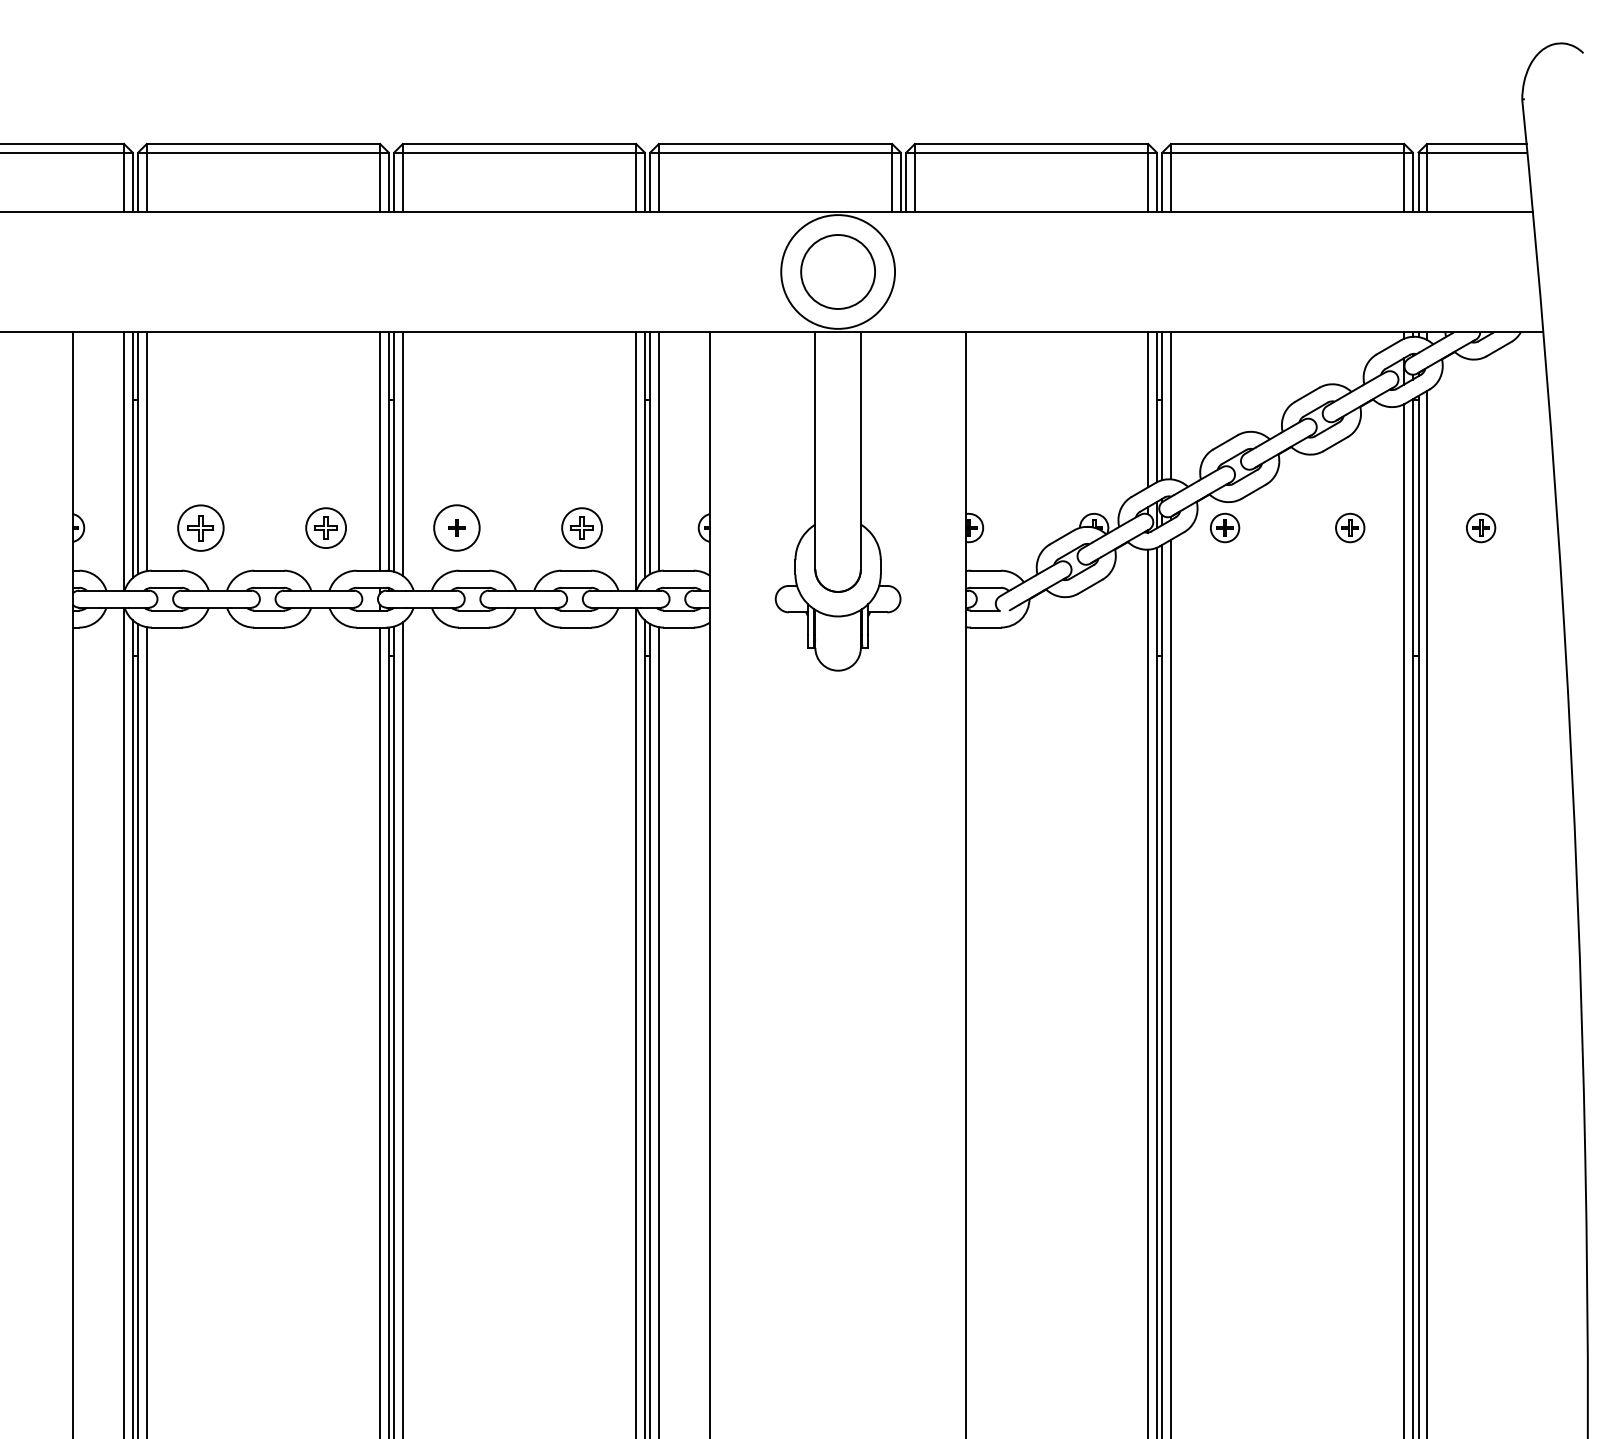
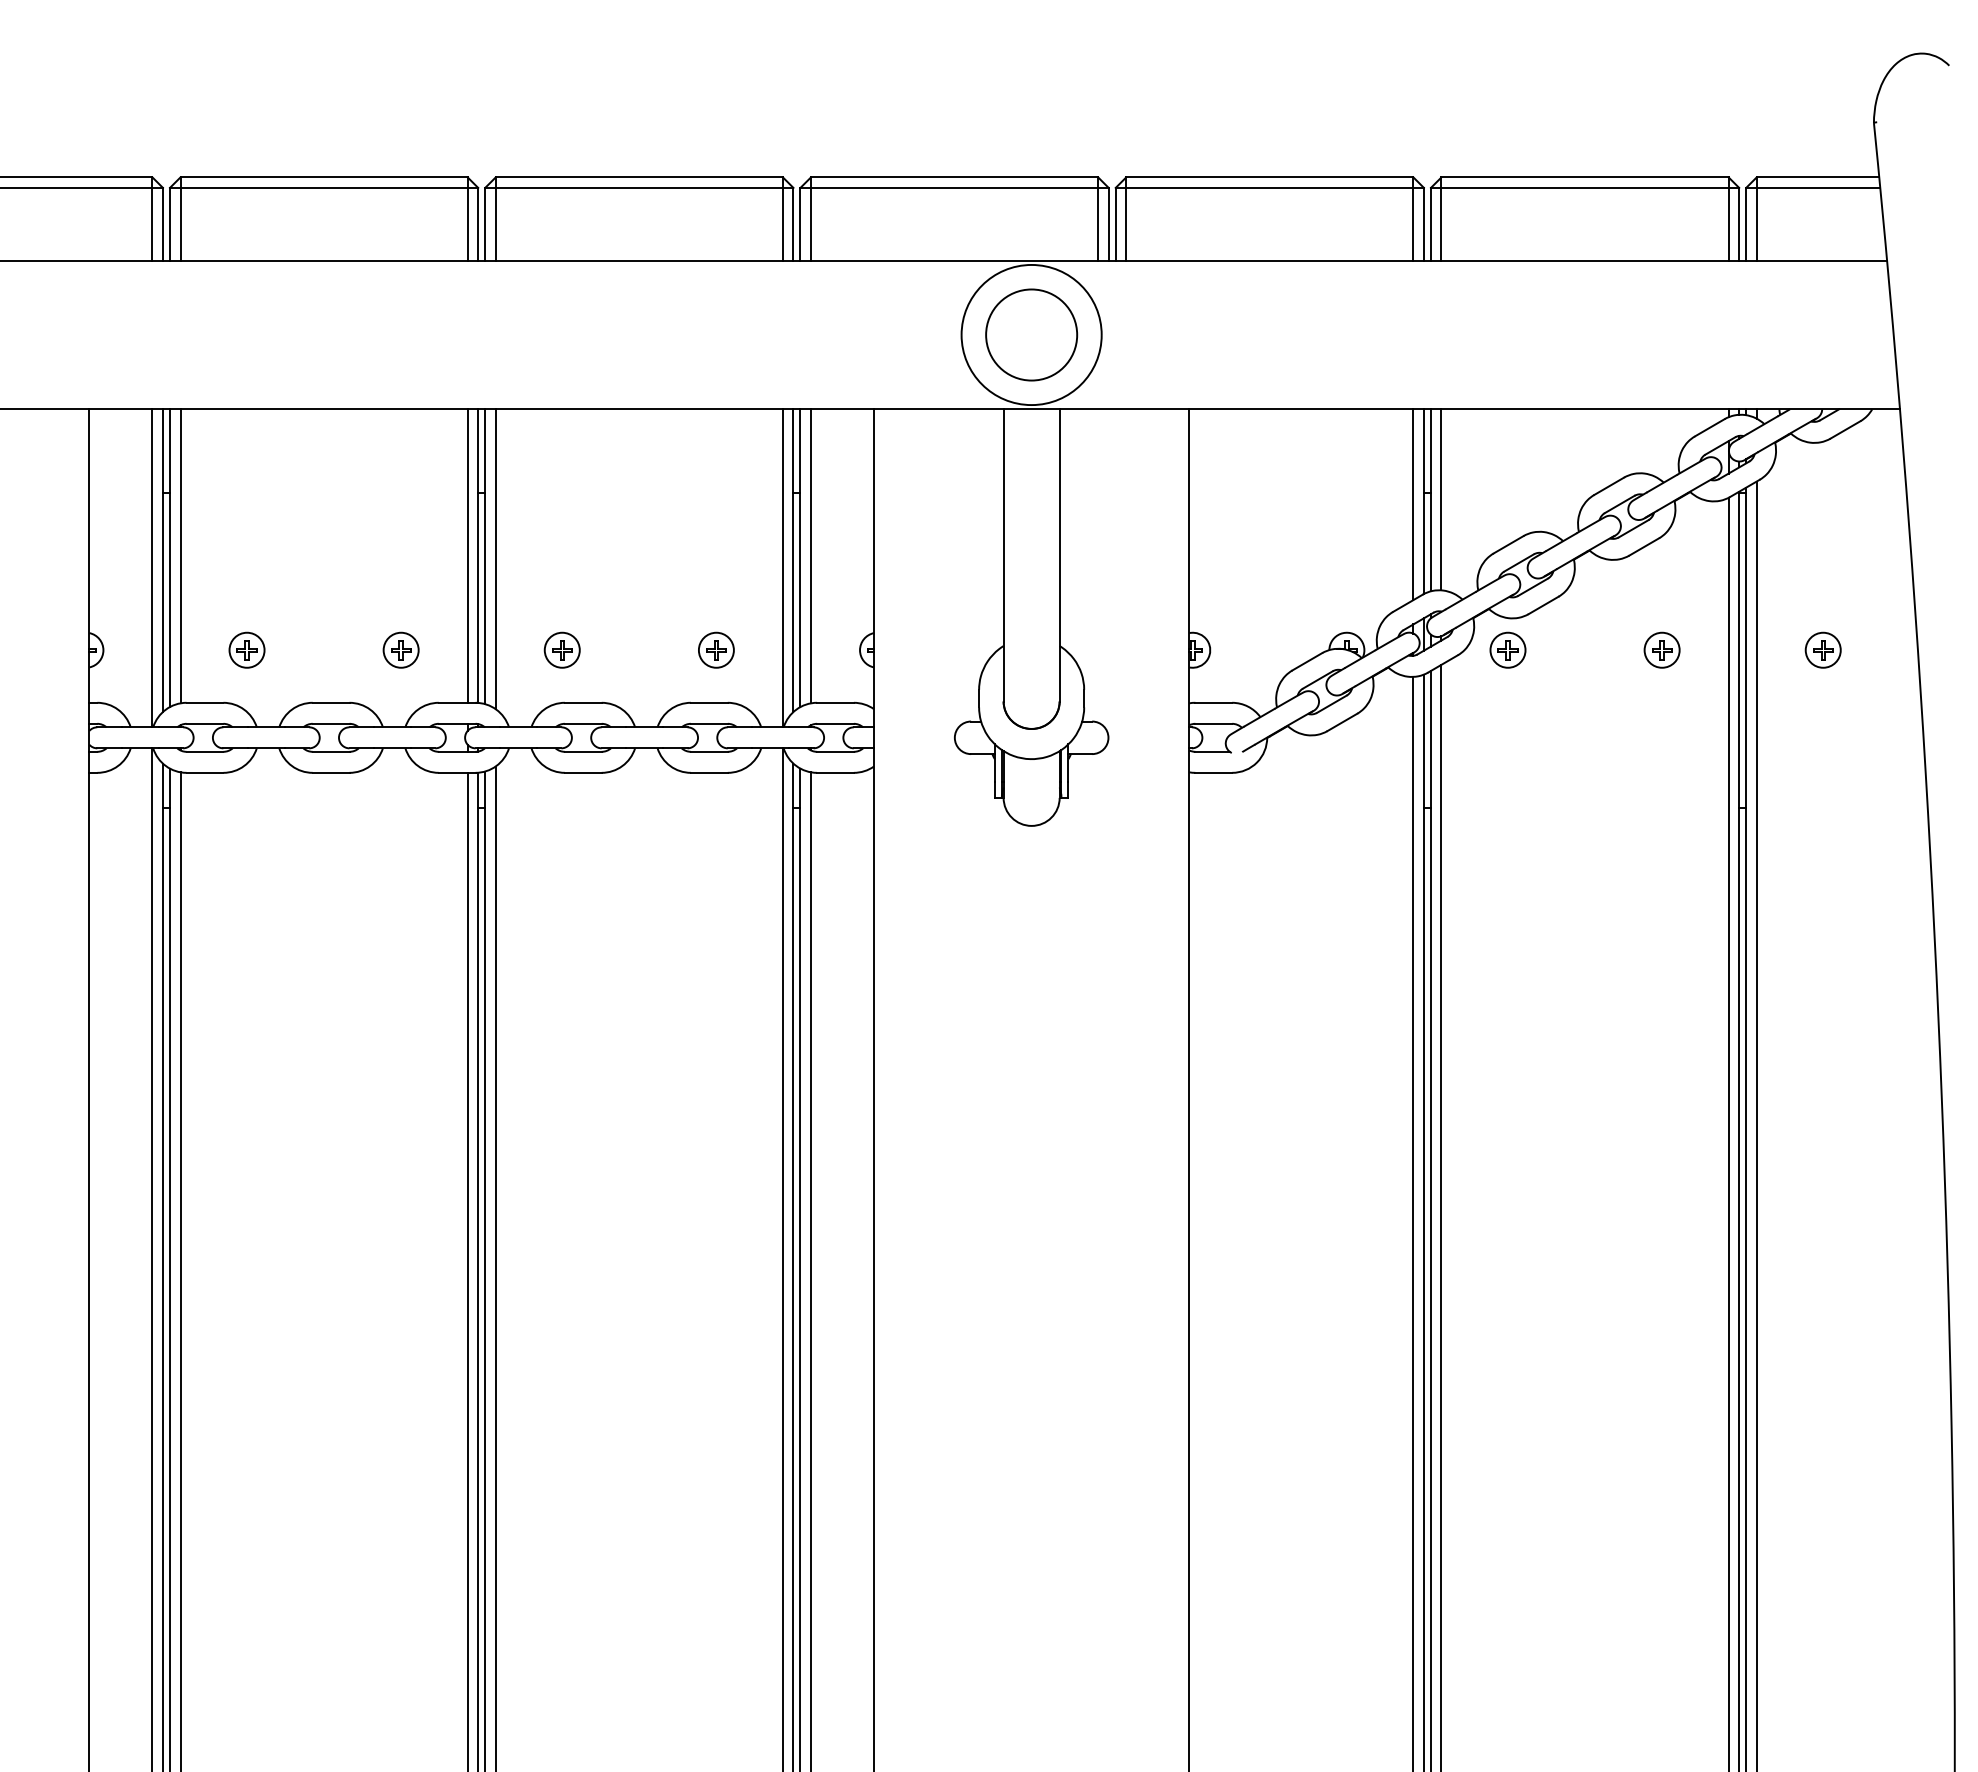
part: (200, 527) -> (246, 649), size x0.62
part: (325, 527) -> (400, 649), size x0.71
circle: (456, 527) -> (561, 649), size x0.62
part: (582, 527) -> (716, 649), size x0.71

